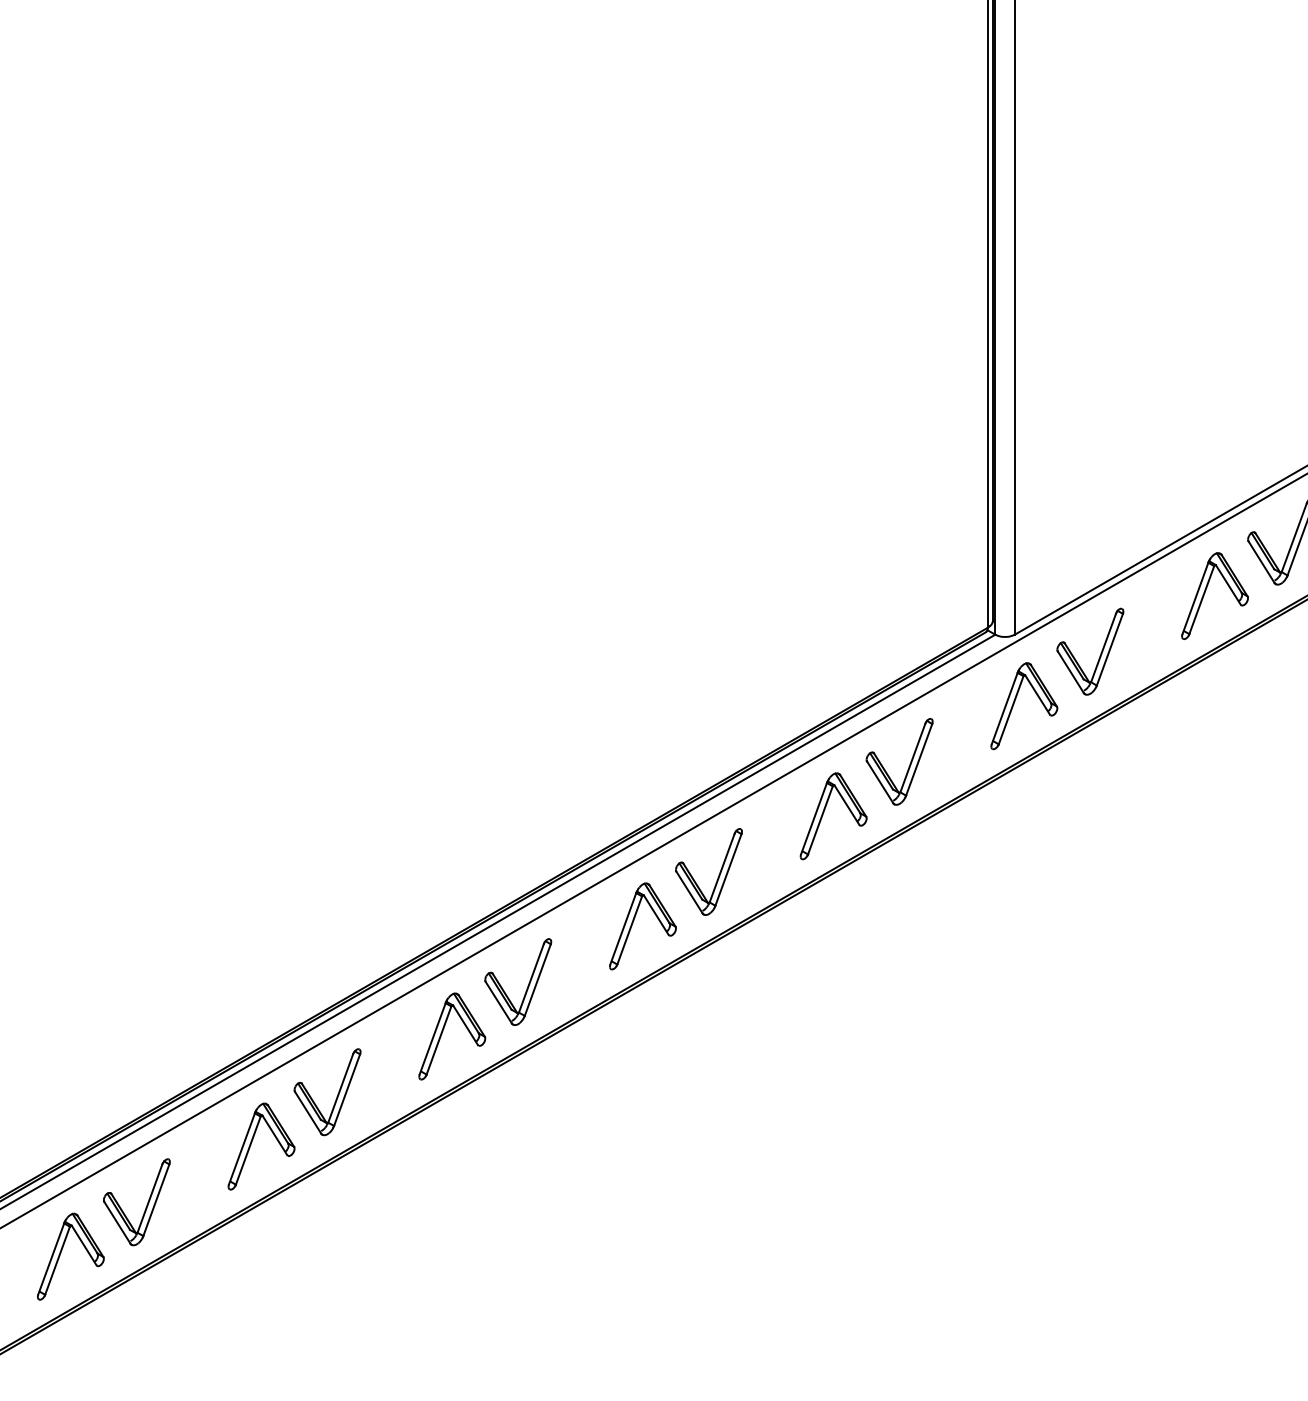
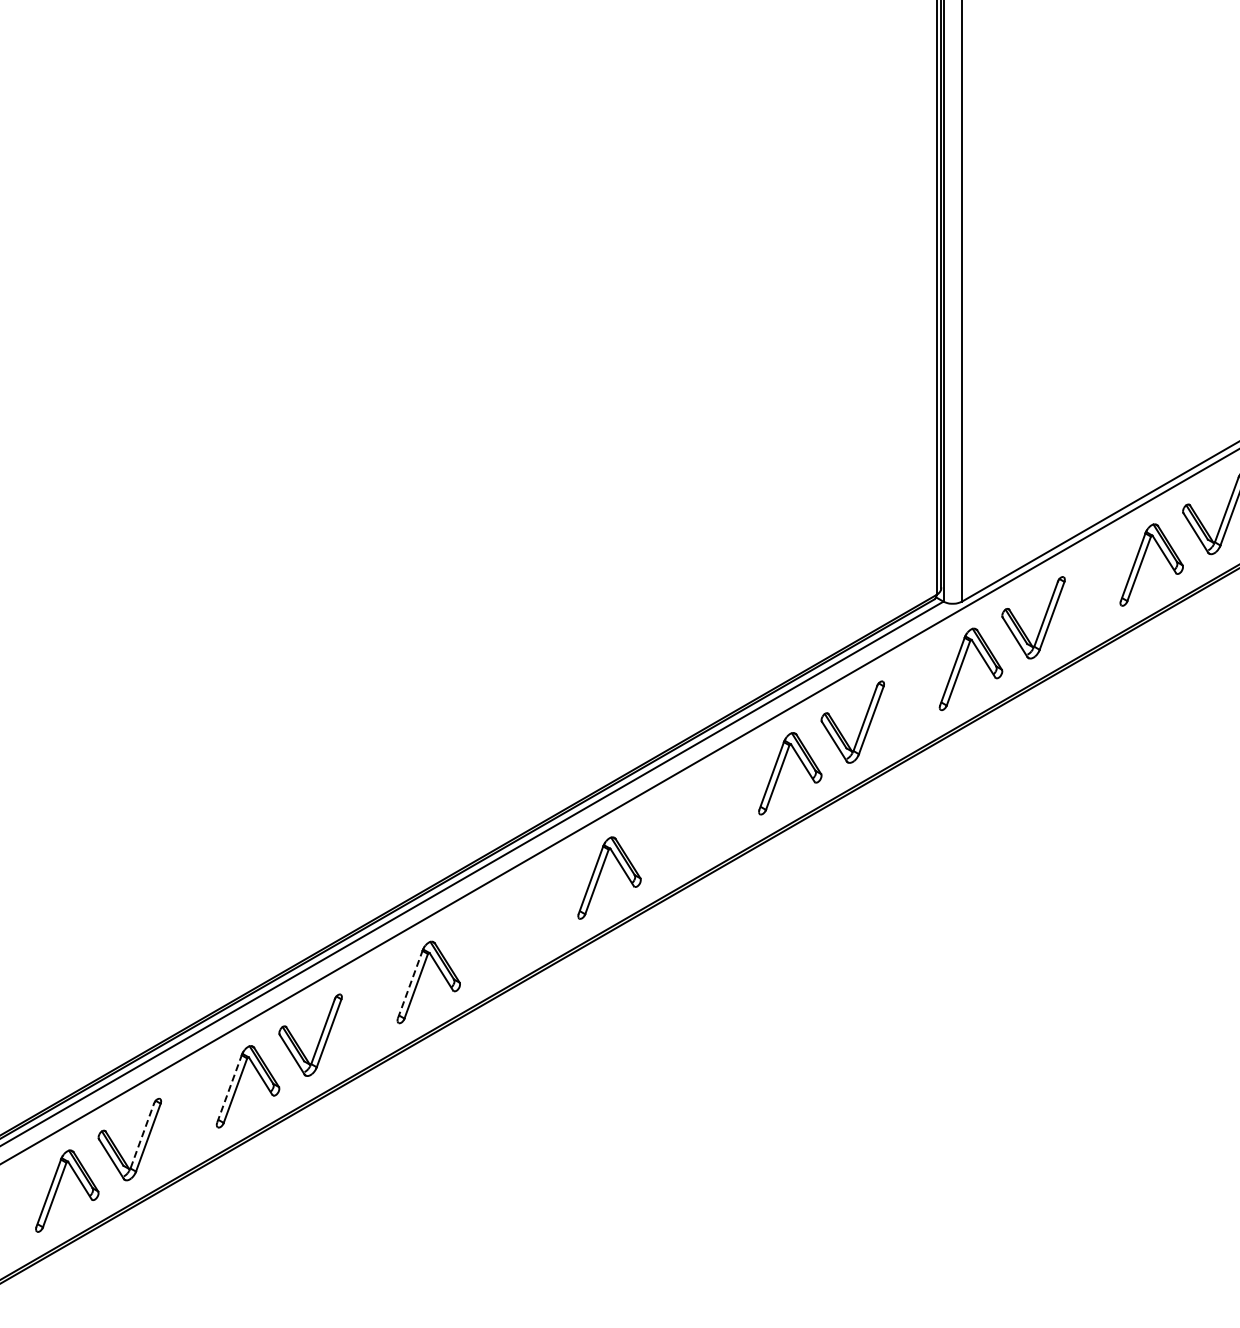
part: (717, 876) -> (680, 830), removed
part: (526, 986) -> (499, 935), removed
line: (432, 1037) -> (410, 983), solid -> dashed
line: (241, 1148) -> (229, 1088), solid -> dashed
line: (150, 1197) -> (142, 1135), solid -> dashed

